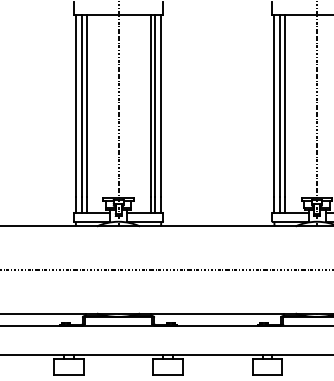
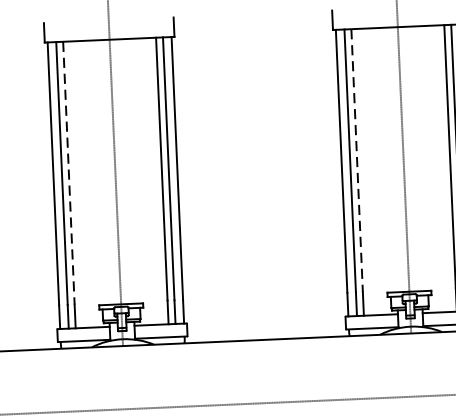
line: (86, 106) -> (68, 173), solid -> dashed
line: (285, 106) -> (357, 161), solid -> dashed

